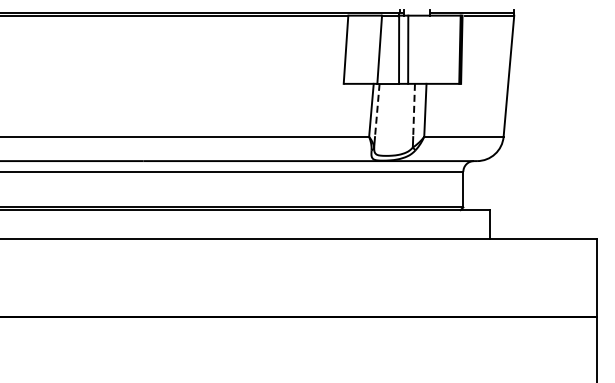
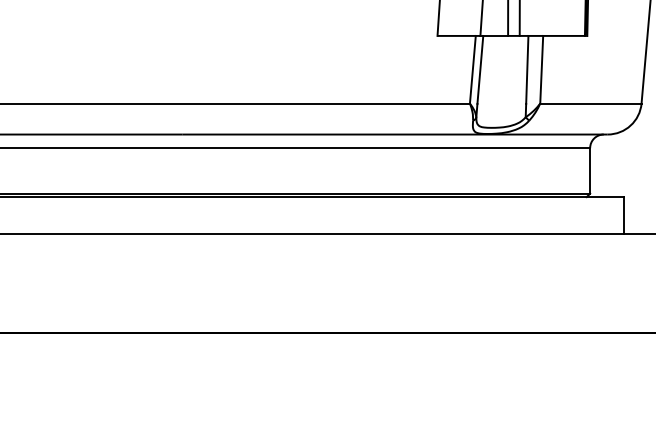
line: (377, 110) -> (480, 69), dashed -> solid
line: (414, 110) -> (527, 69), dashed -> solid

